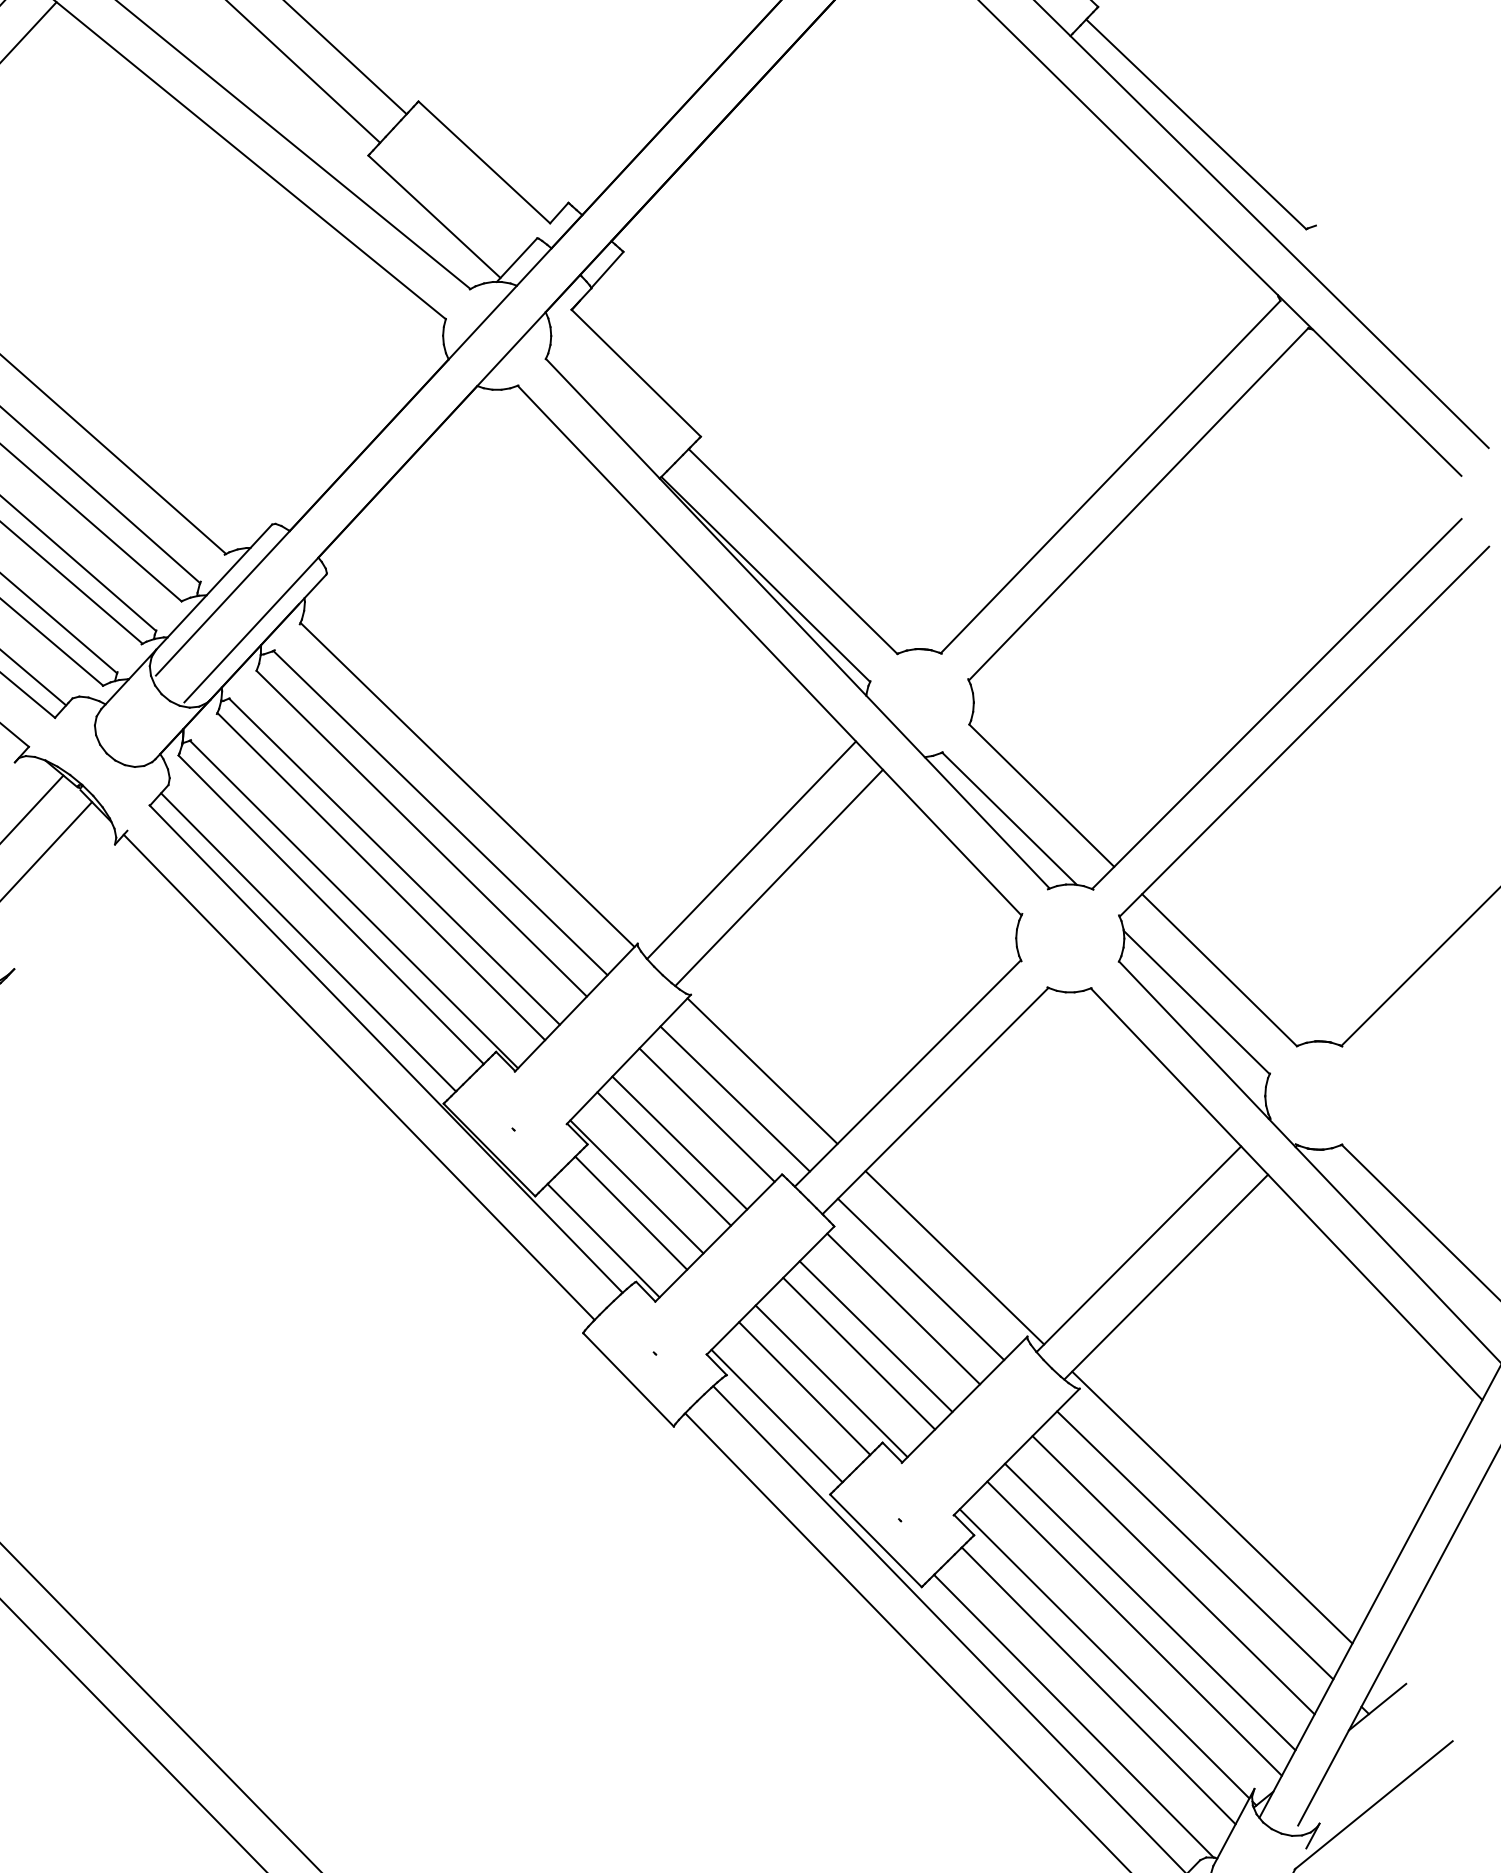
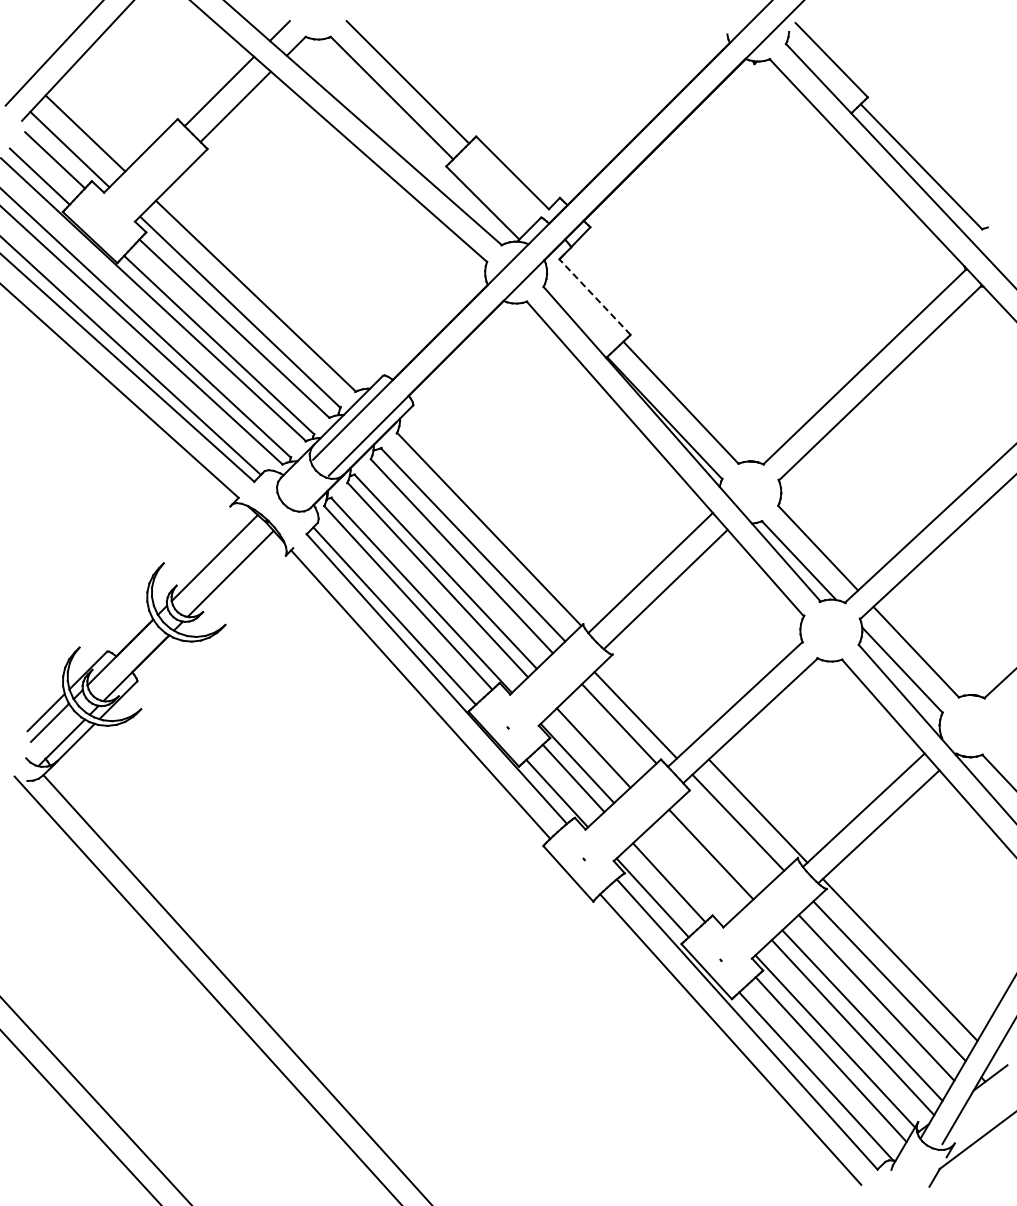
line: (635, 372) -> (594, 296), solid -> dashed
line: (761, 1070) -> (651, 699), removed
line: (678, 1141) -> (602, 738), removed
line: (903, 1309) -> (727, 839), removed
line: (859, 1352) -> (701, 863), removed
line: (831, 1381) -> (684, 879), removed

